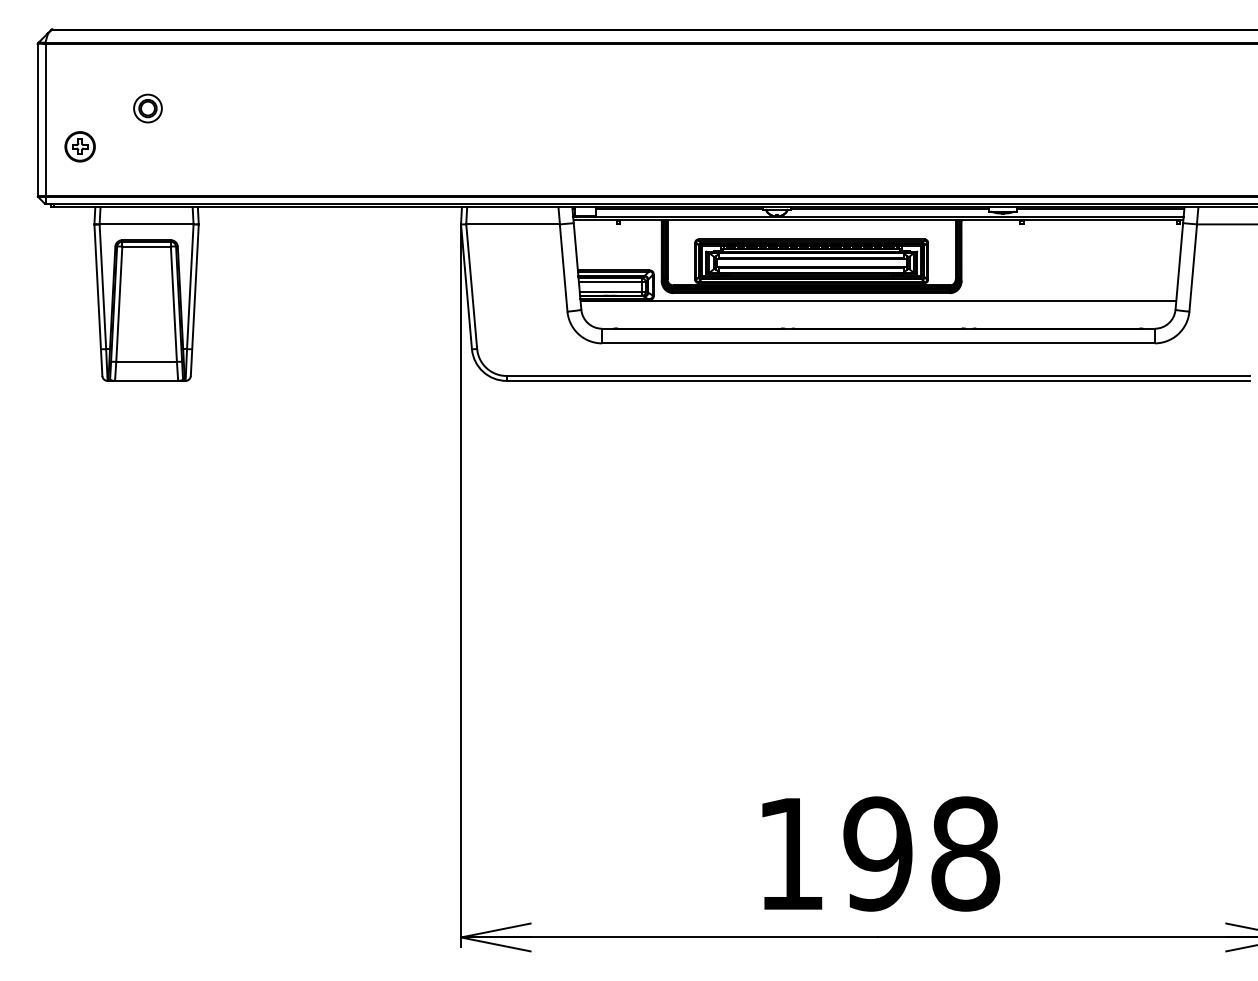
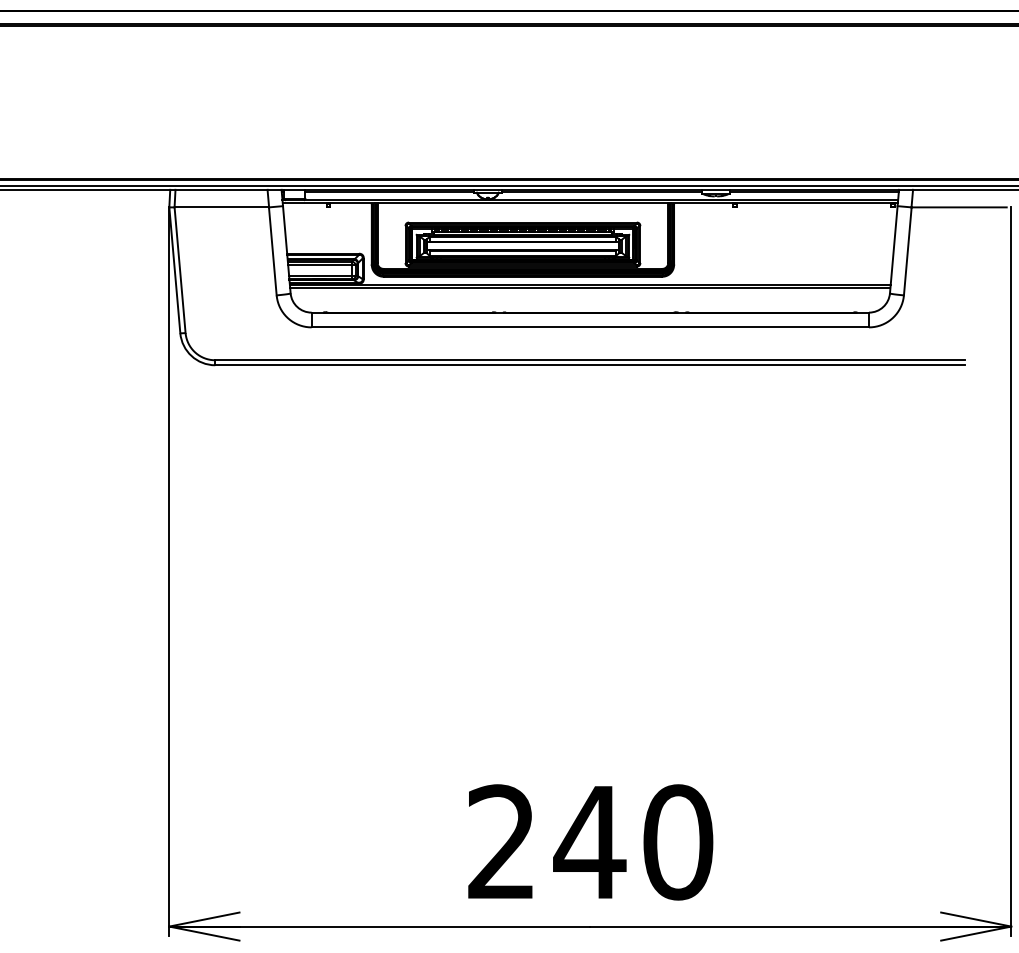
line: (877, 304) -> (589, 288), added
text: (878, 853) -> (590, 841), 198 -> 240

